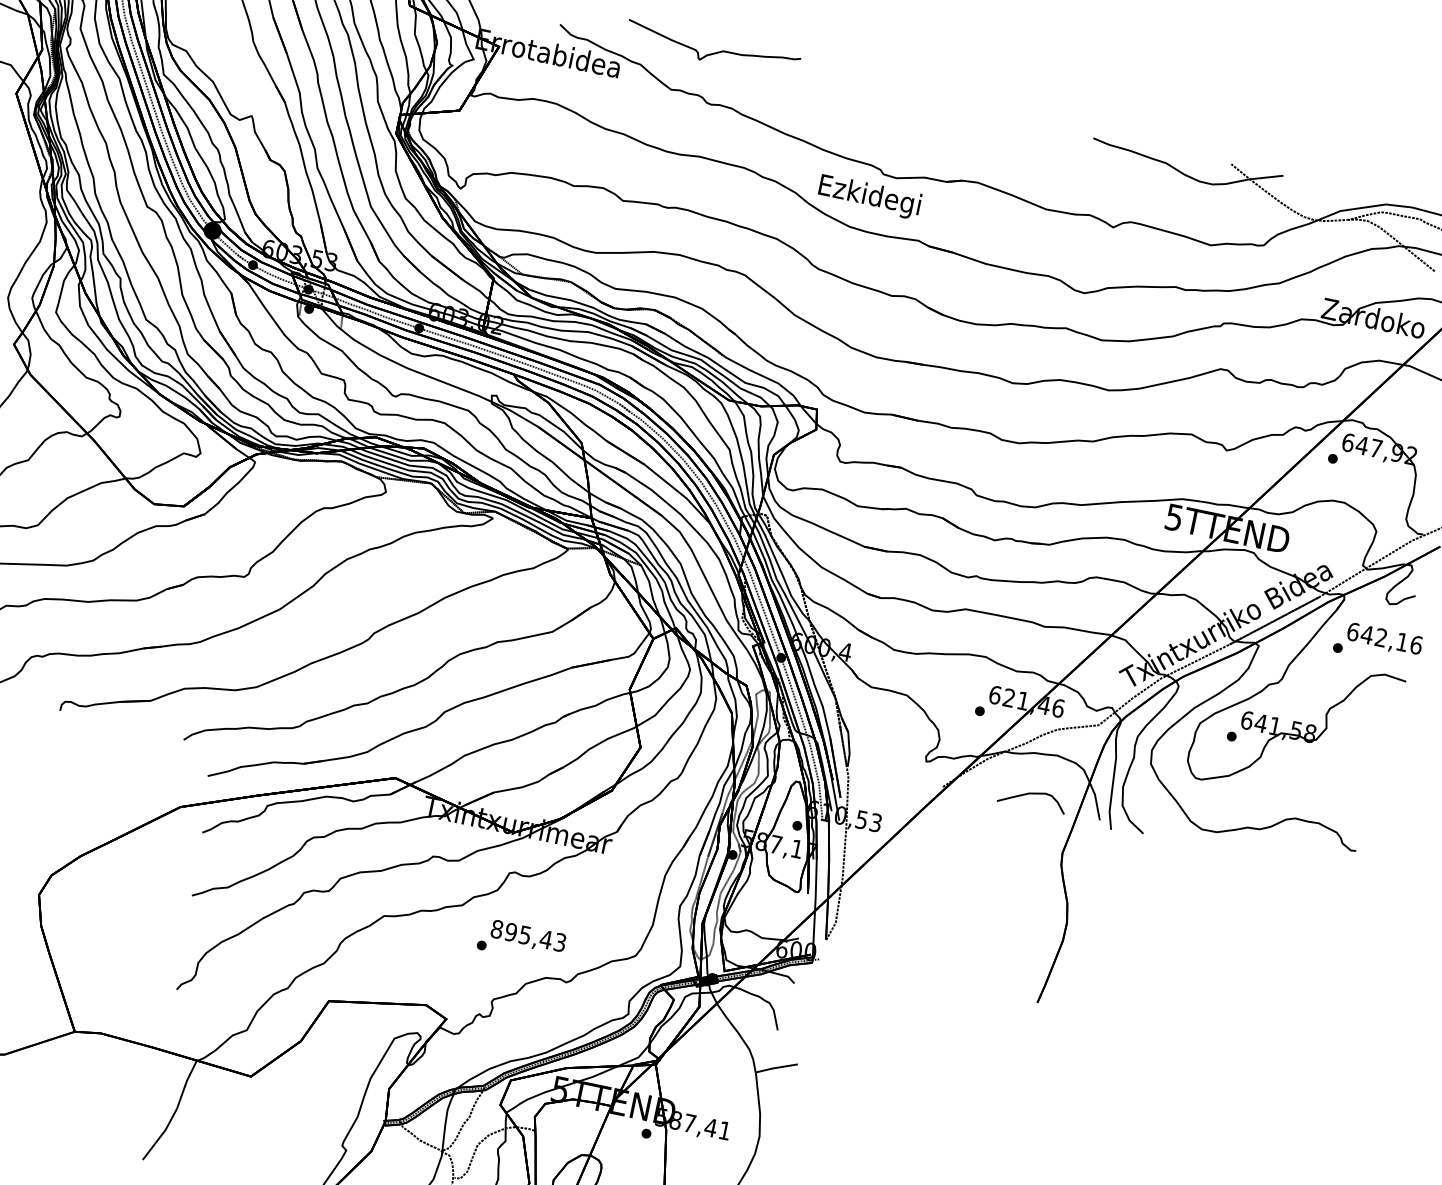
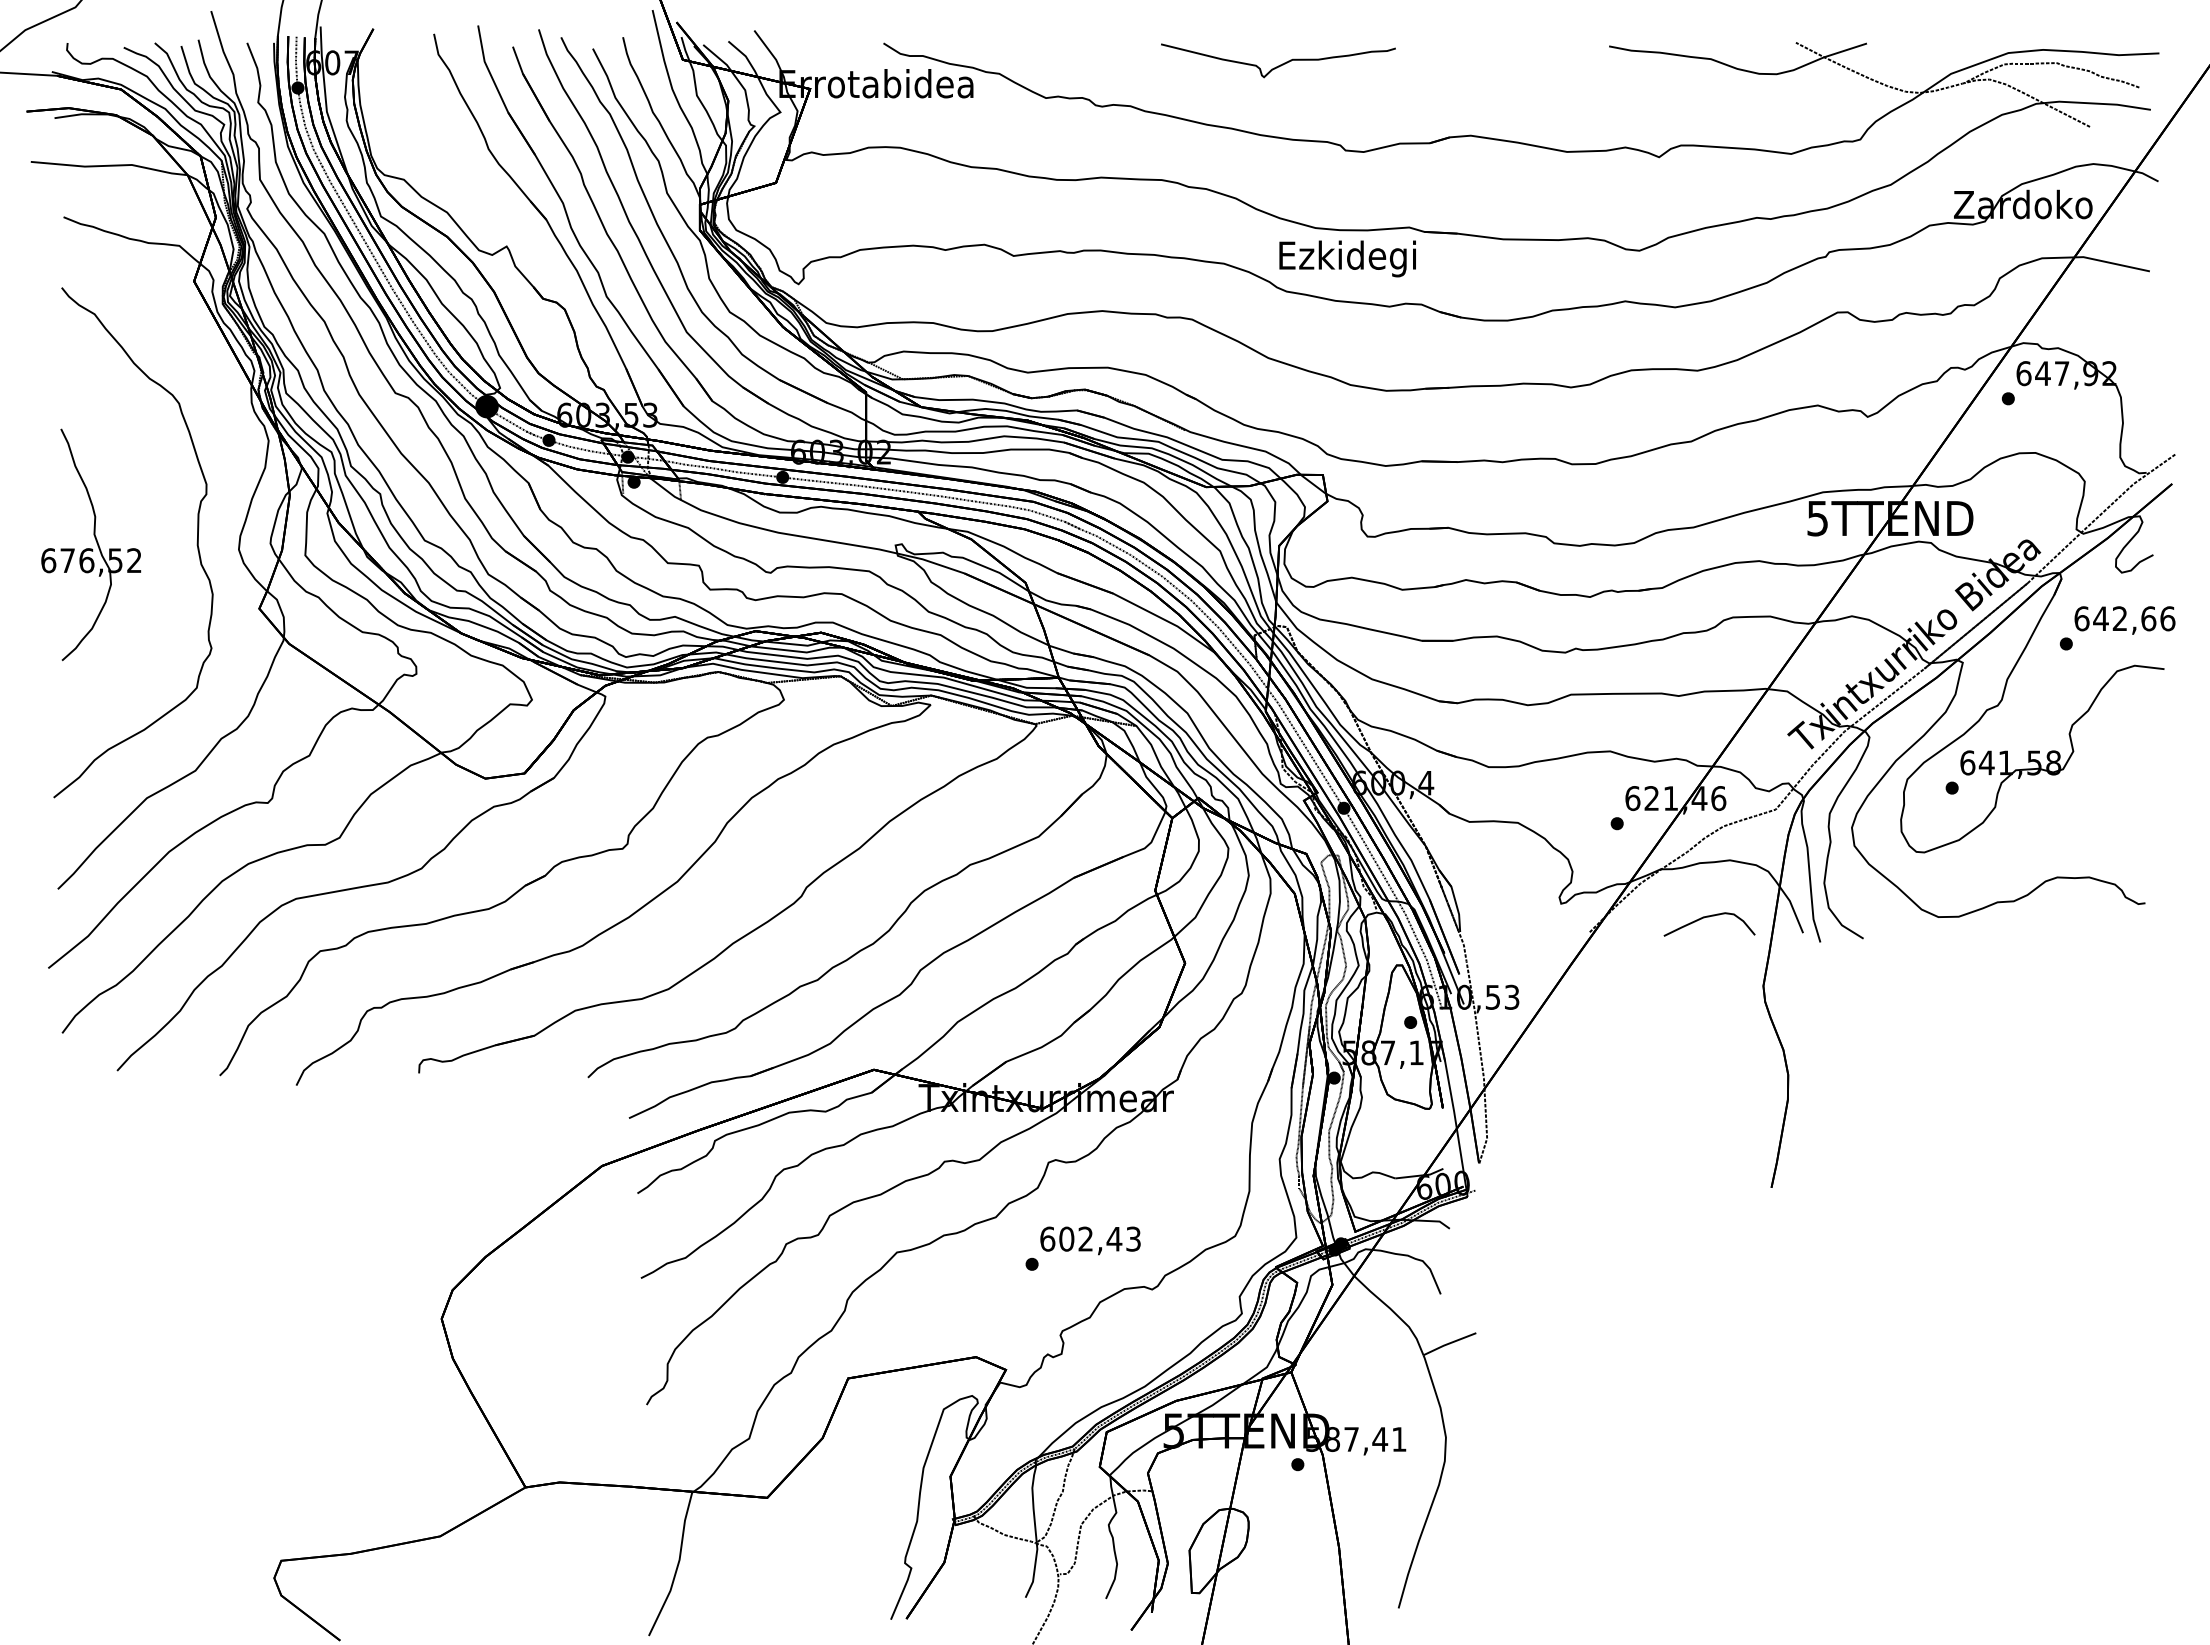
curve: (713, 52) -> (1280, 64), moved
text: (869, 196) -> (1347, 258), moved
text: (1402, 641) -> (2148, 618), 642,16 -> 642,66
text: (511, 931) -> (1066, 1238), 895,43 -> 602,43

